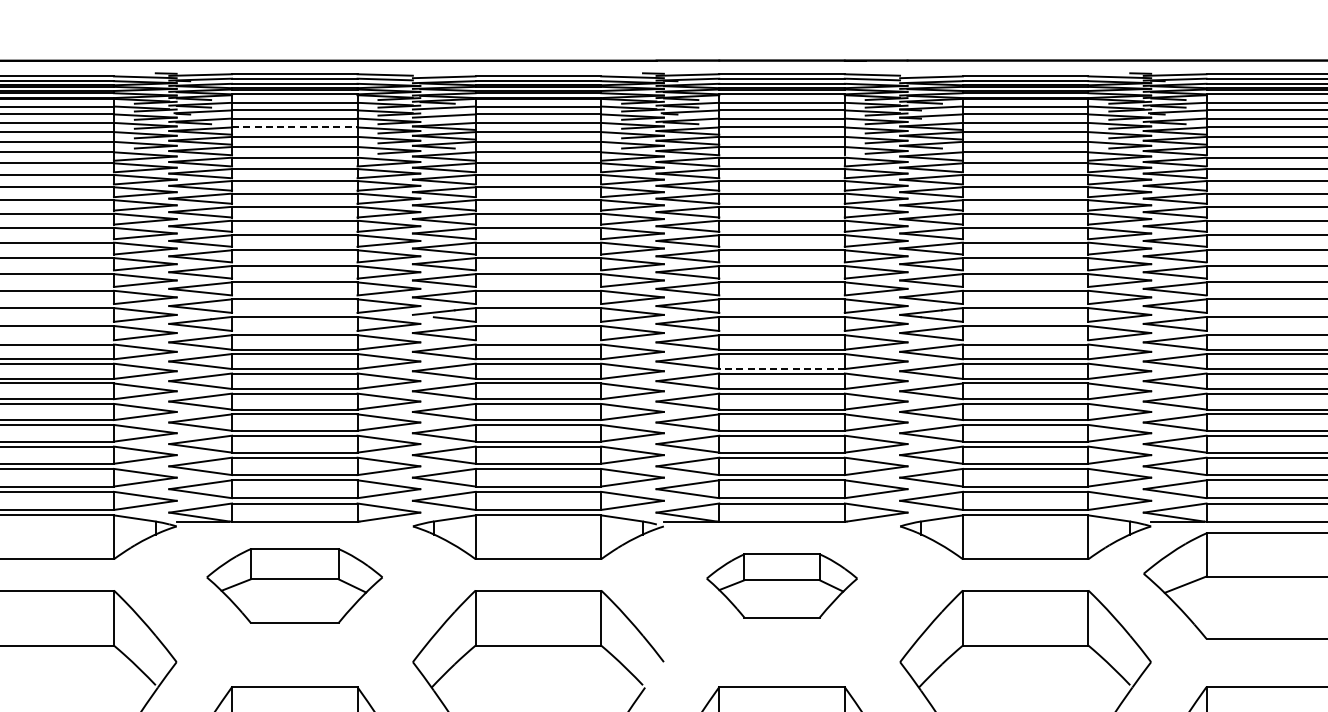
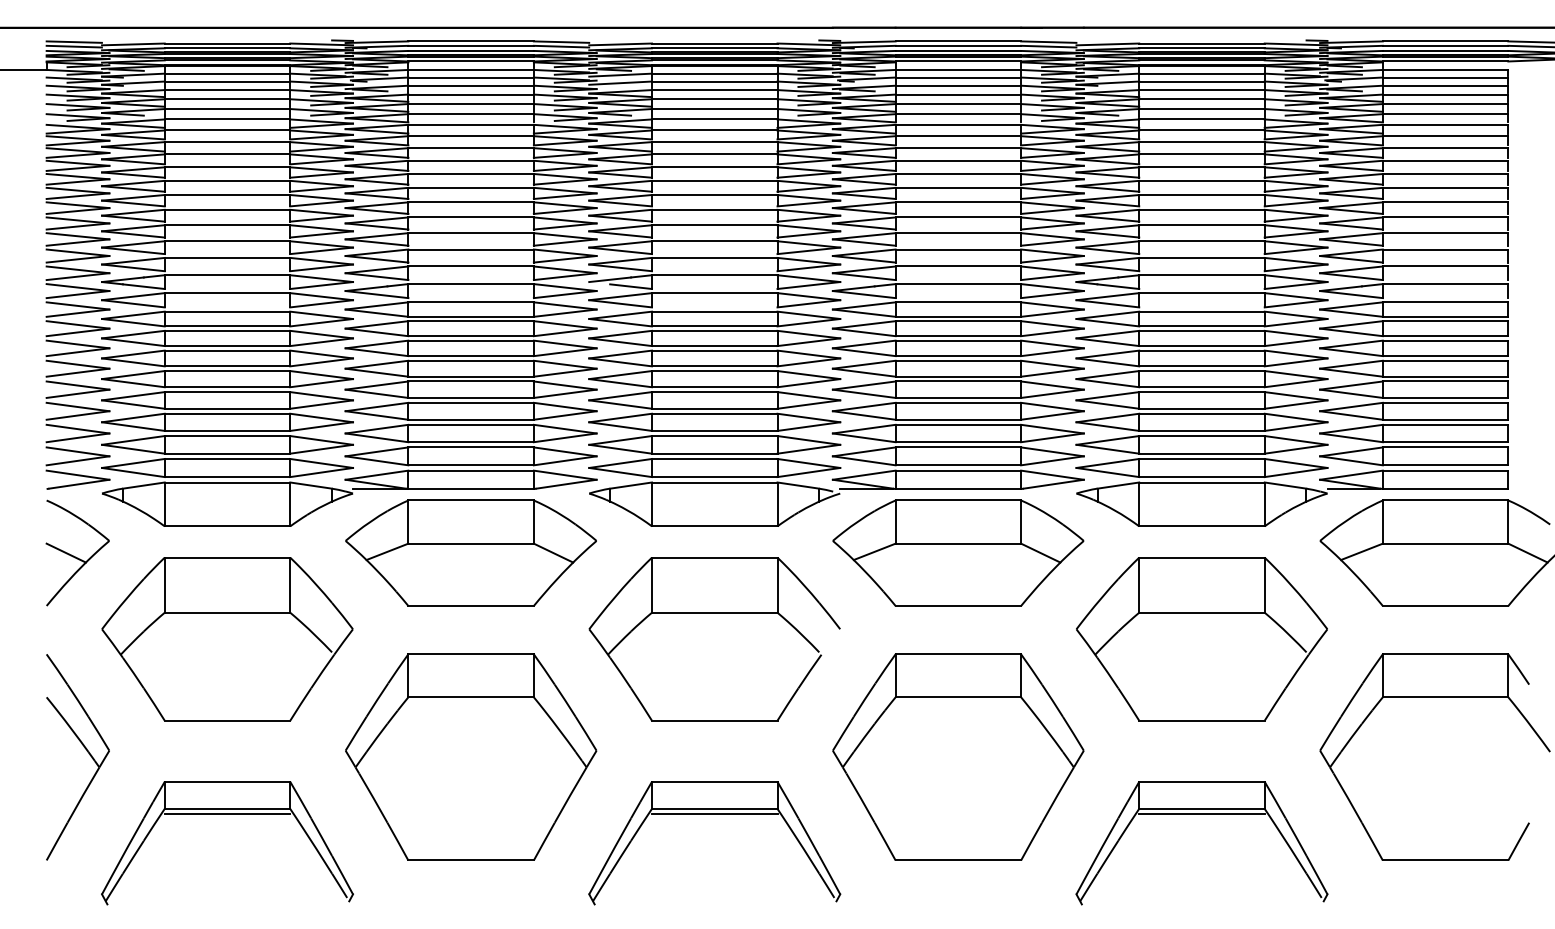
line: (295, 127) -> (471, 94), dashed -> solid
line: (782, 369) -> (958, 336), dashed -> solid
part: (294, 585) -> (470, 552), size x1.43
part: (782, 585) -> (958, 552), size x1.67

